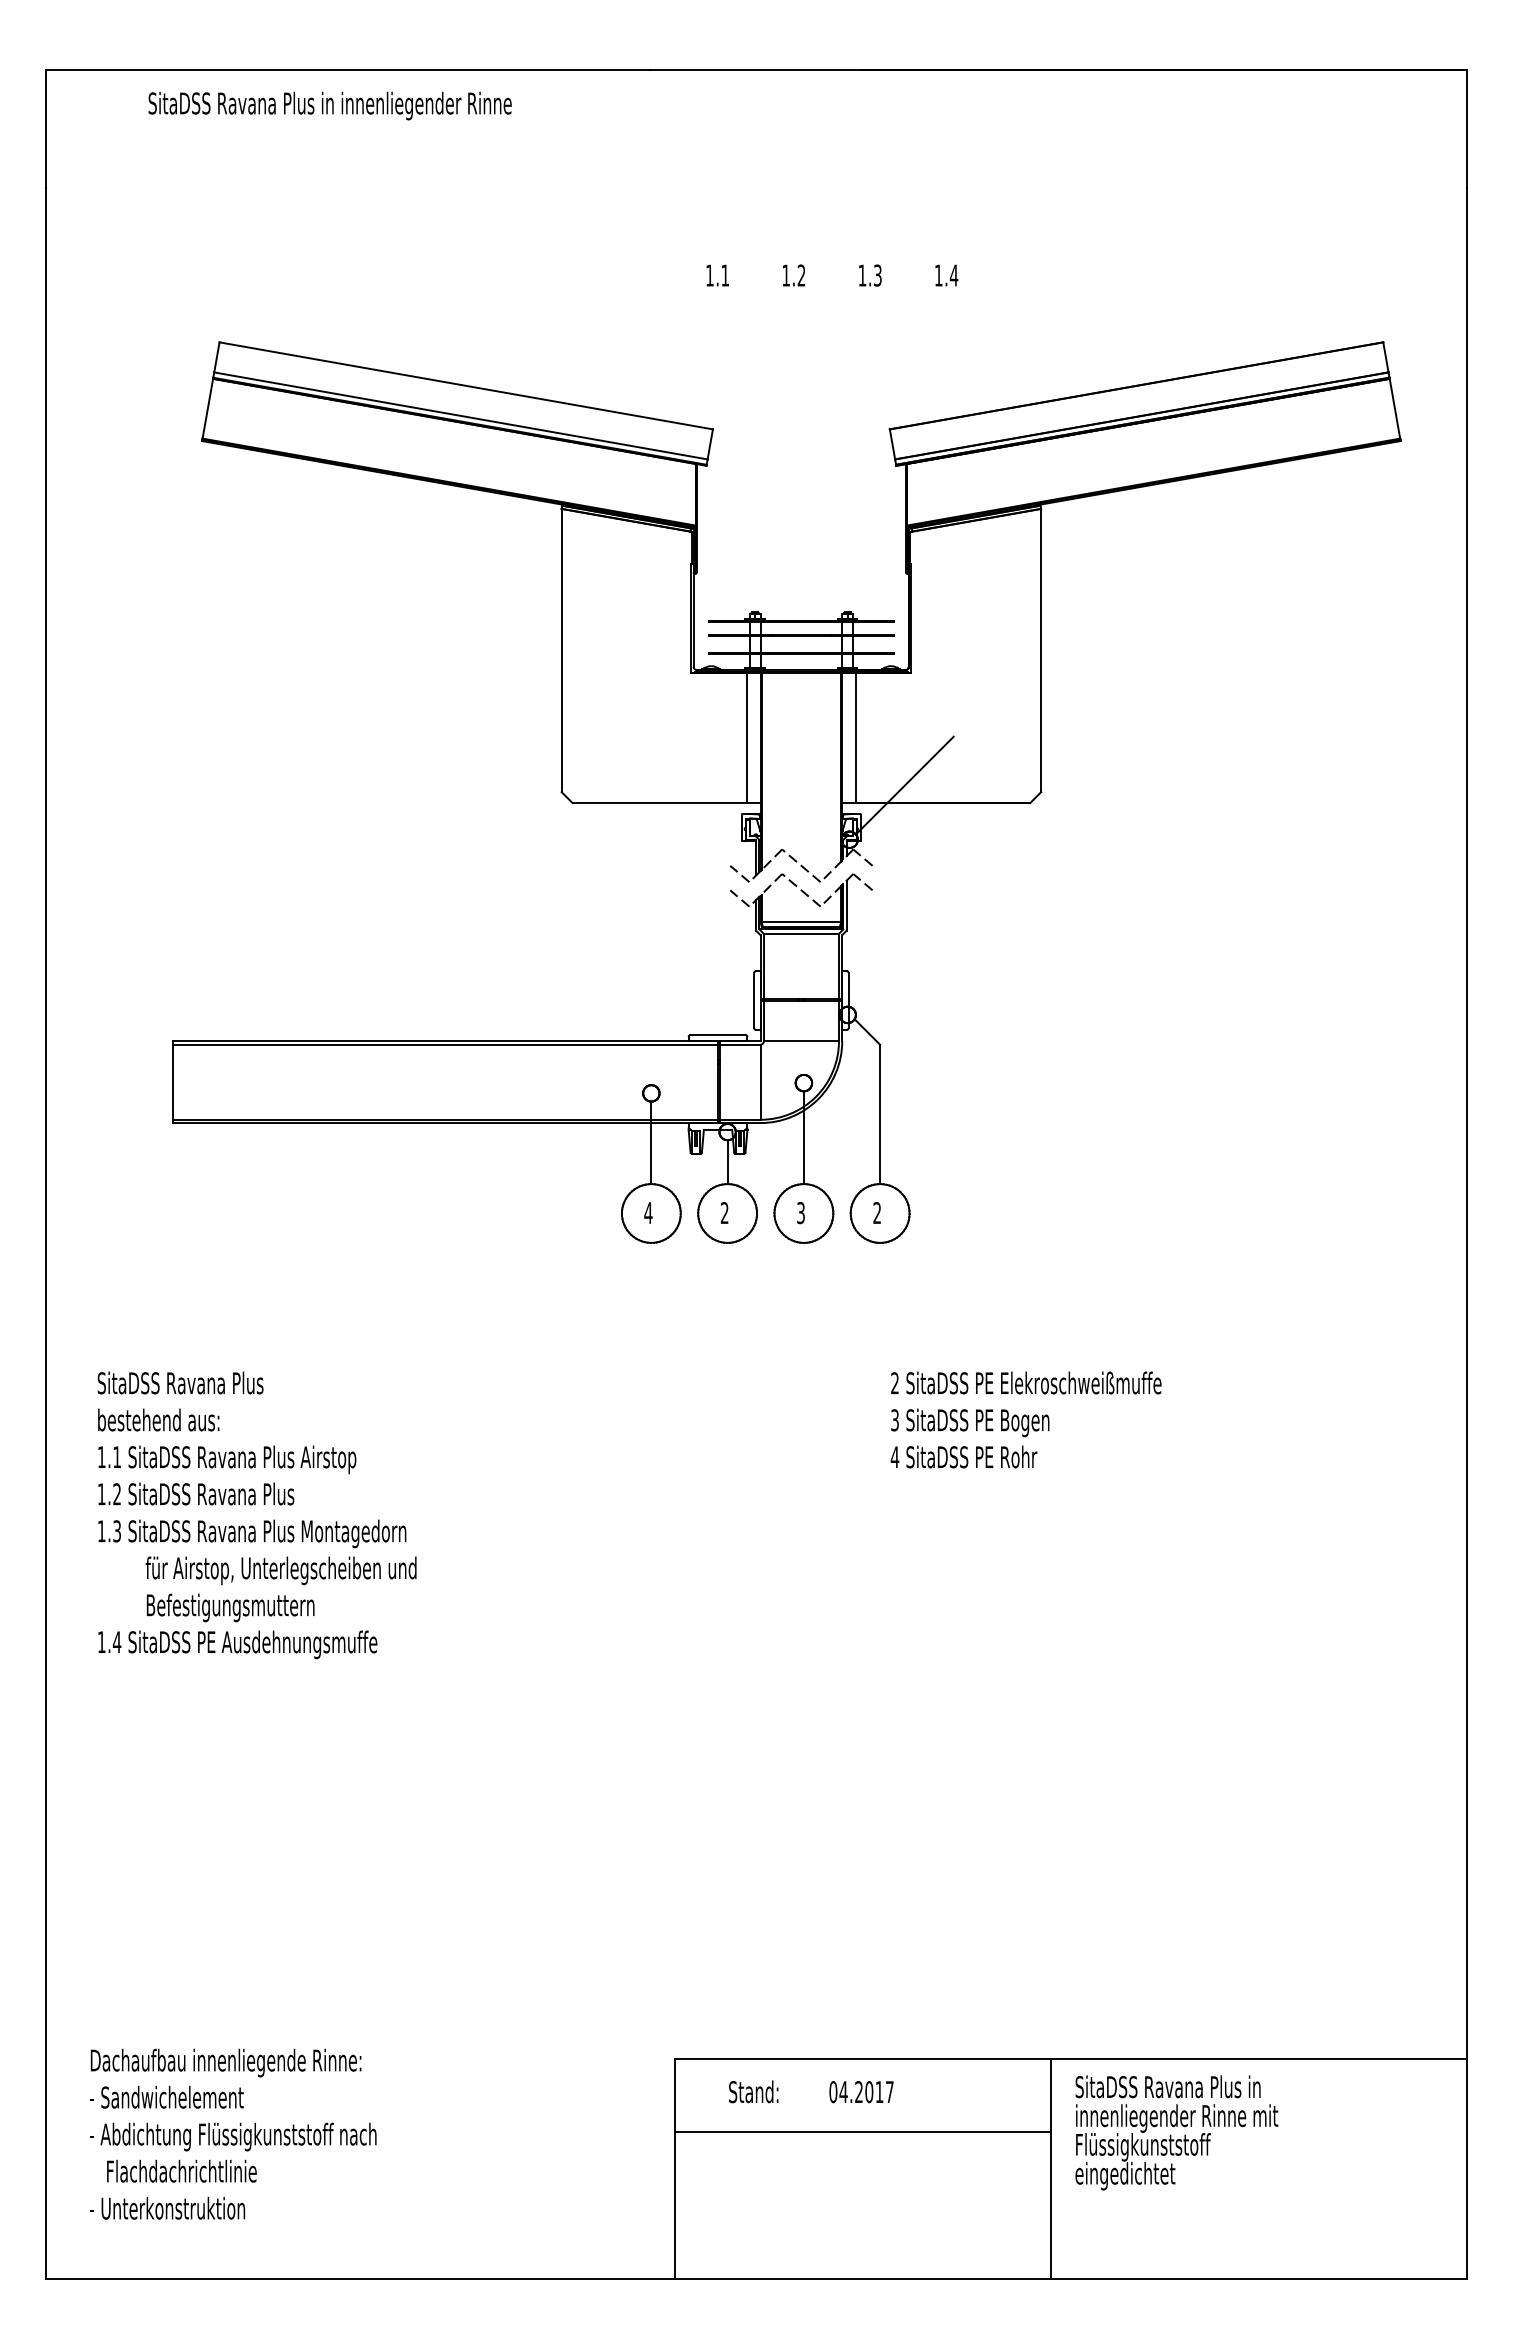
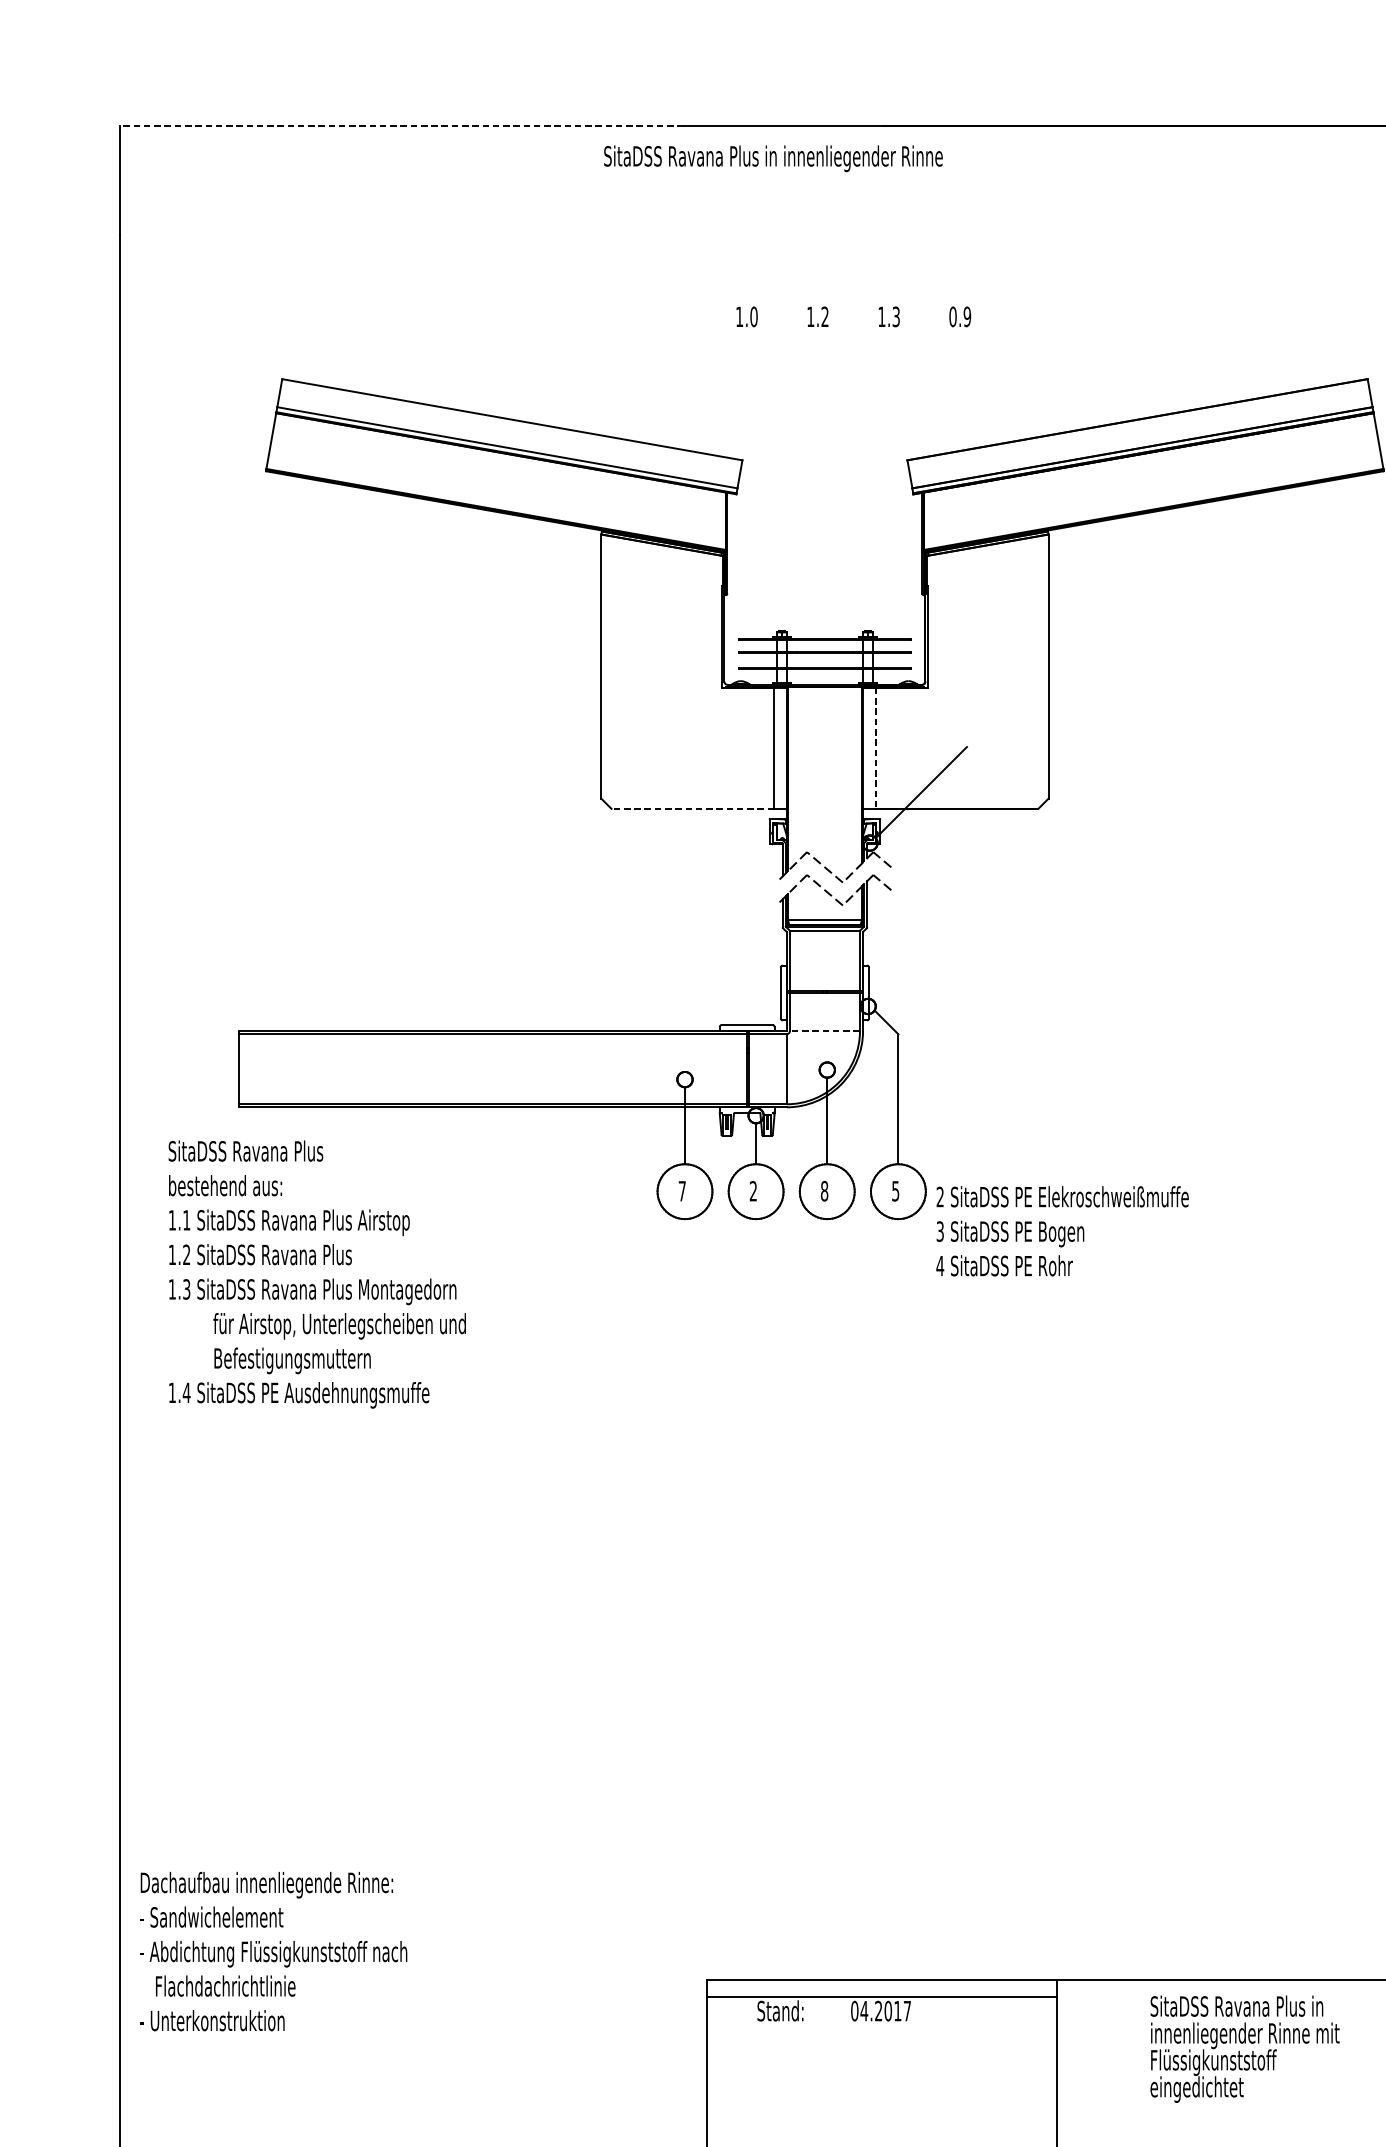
line: (347, 70) -> (401, 125), solid -> dashed
text: (329, 105) -> (772, 158), moved
text: (725, 275) -> (754, 316), 1.1 -> 1.0
text: (946, 275) -> (960, 316), 1.4 -> 0.9
line: (855, 738) -> (875, 748), solid -> dashed
line: (659, 803) -> (692, 809), solid -> dashed
line: (739, 873) -> (767, 874), removed
line: (739, 898) -> (767, 897), removed
line: (801, 1041) -> (825, 1031), solid -> dashed
text: (648, 1212) -> (682, 1190), 4 -> 7
text: (800, 1213) -> (824, 1191), 3 -> 8
text: (876, 1213) -> (894, 1191), 2 -> 5
text: (1025, 1419) -> (1061, 1230), moved
text: (256, 1515) -> (316, 1274), moved
line: (862, 2132) -> (881, 1997), moved
text: (1176, 2132) -> (1244, 2048), moved
text: (233, 2133) -> (273, 1950), moved

